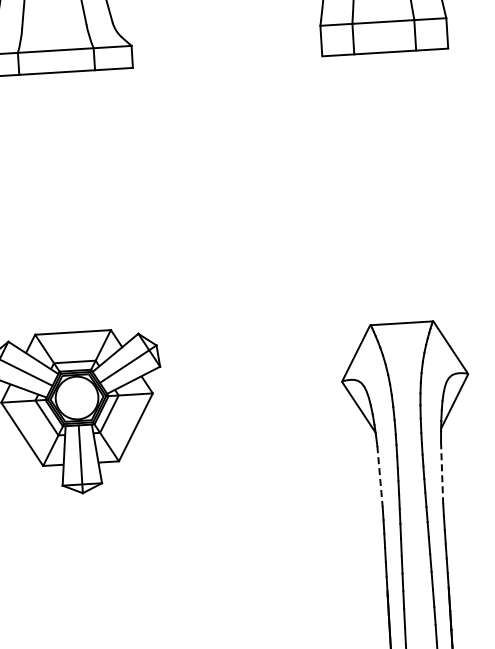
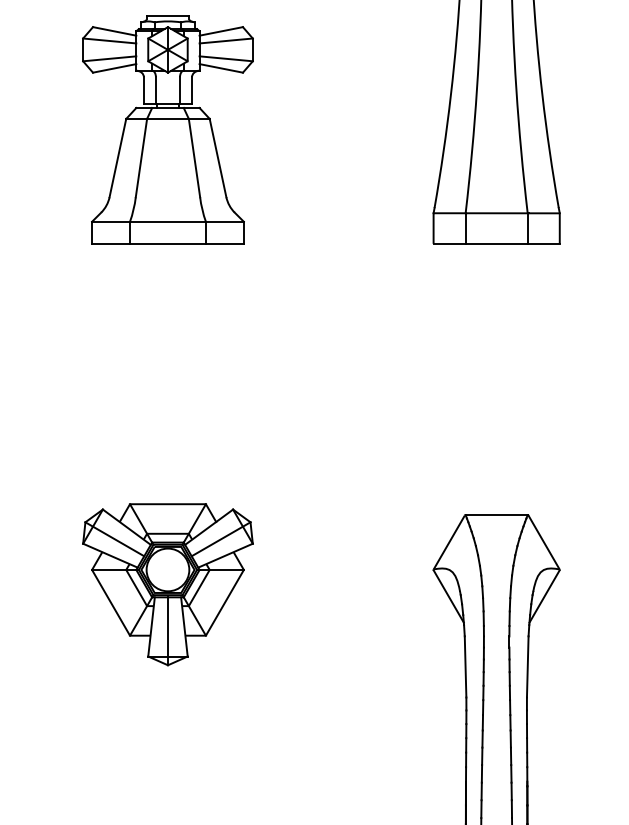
line: (441, 472) -> (527, 666), dashed -> solid
line: (379, 476) -> (465, 666), dashed -> solid

